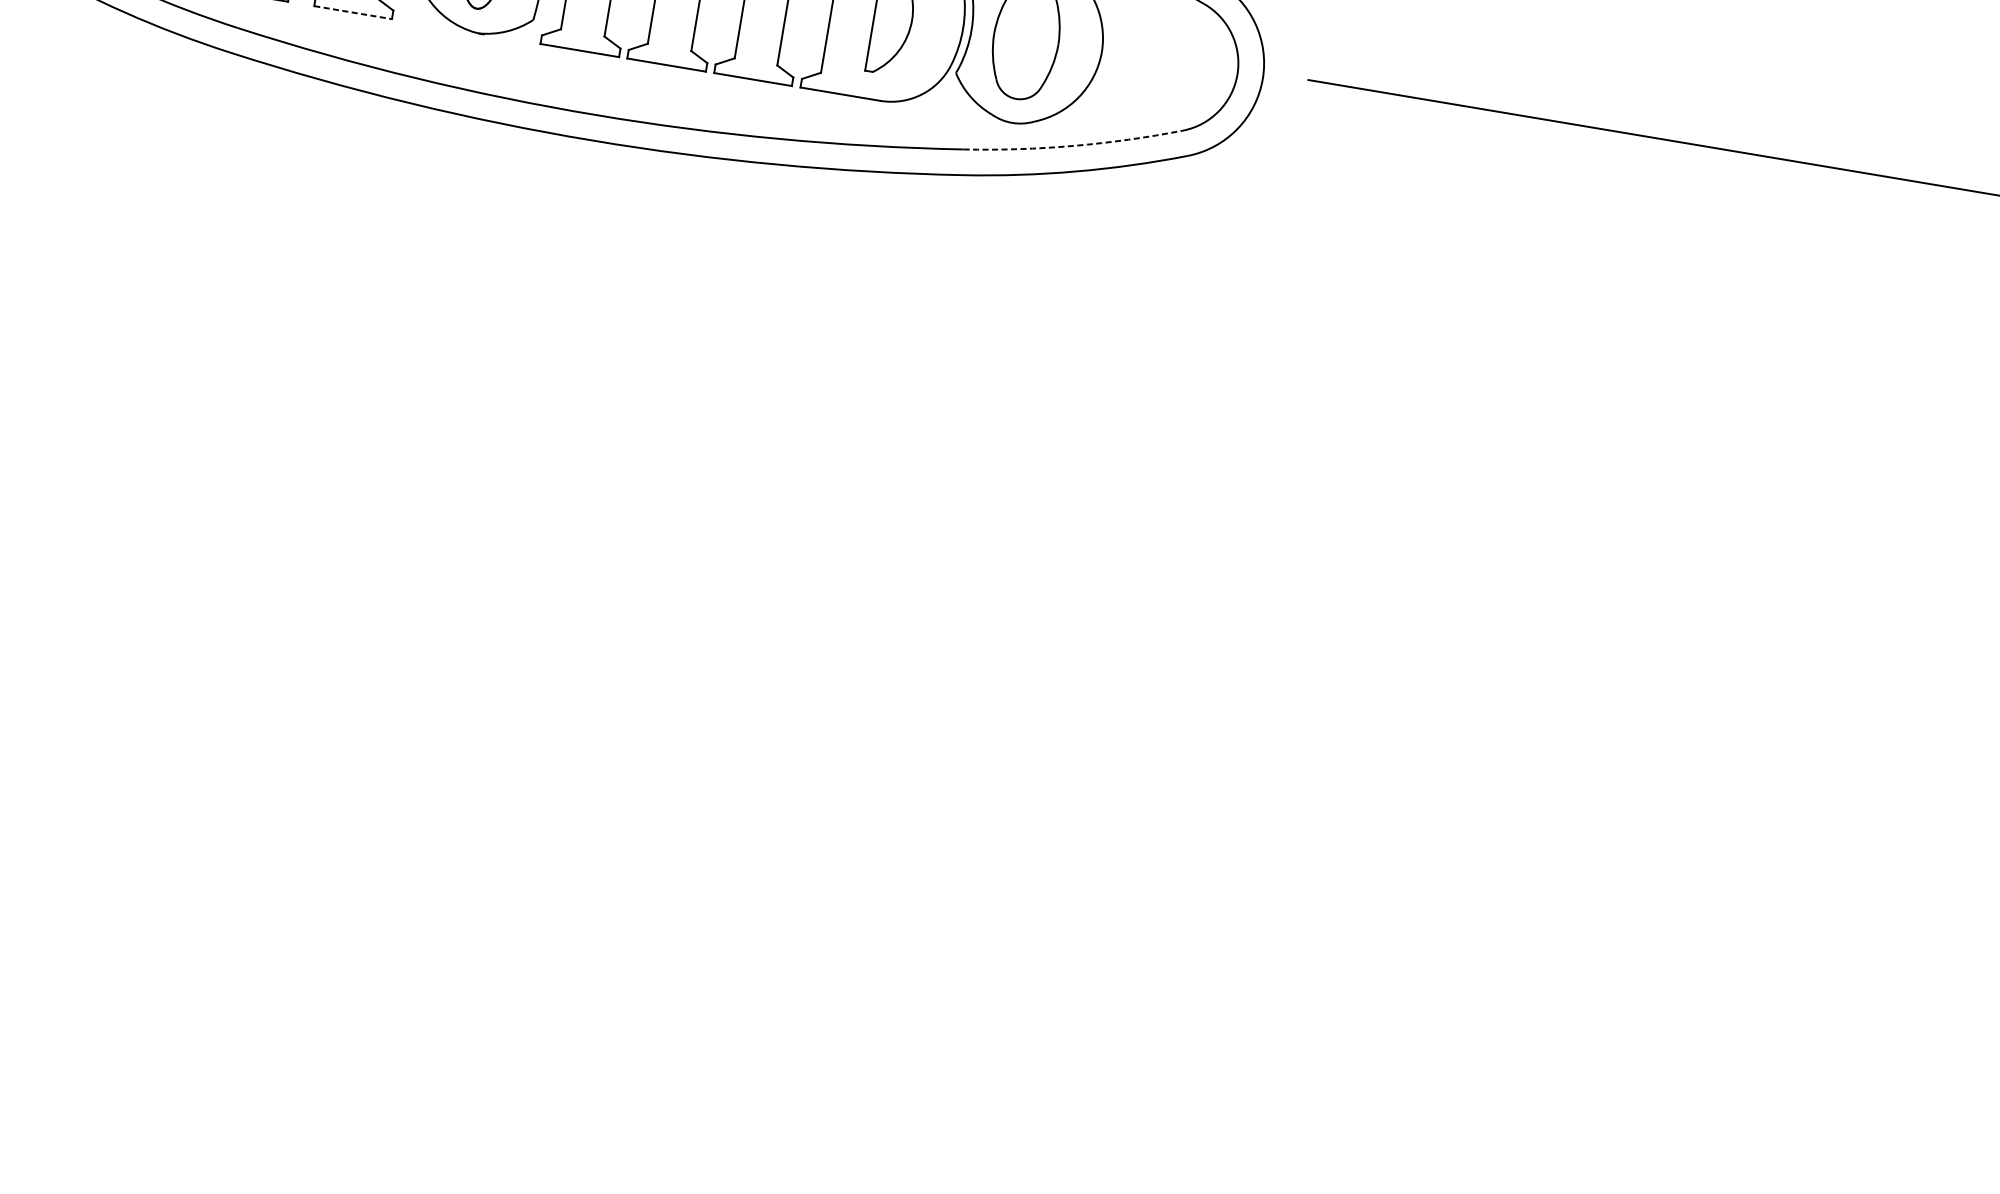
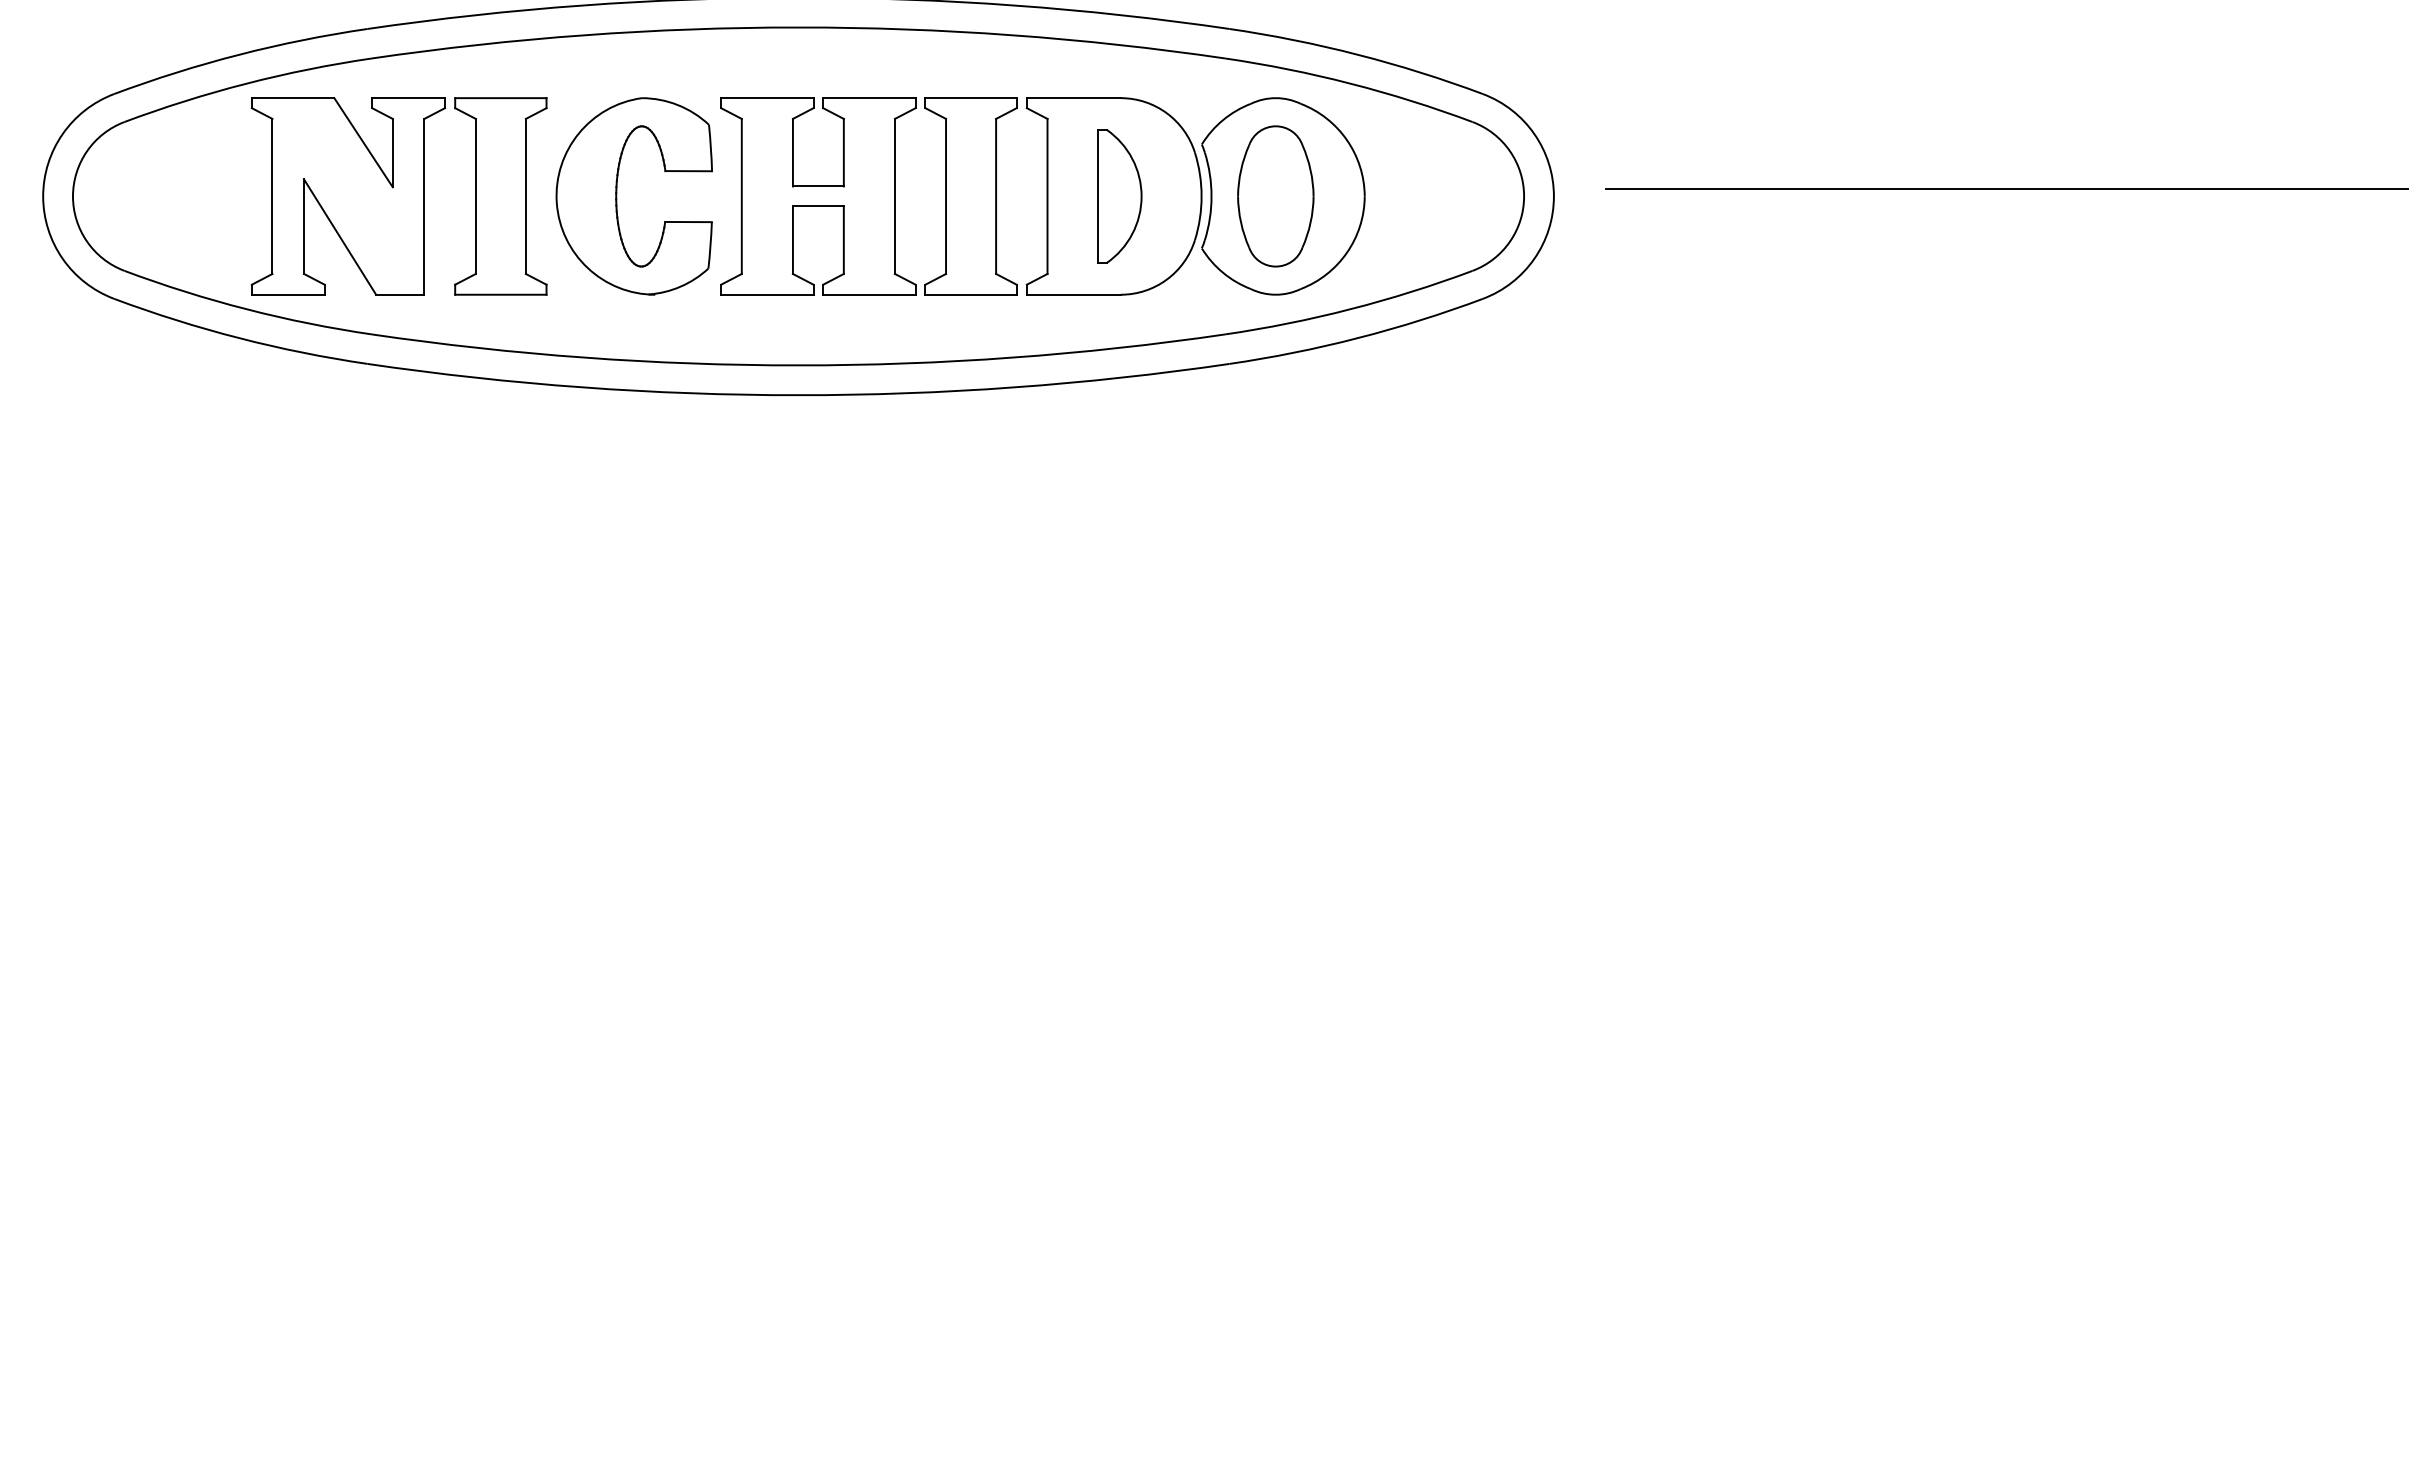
line: (352, 12) -> (500, 294), dashed -> solid
arc: (1073, 146) -> (1350, 309), dashed -> solid

